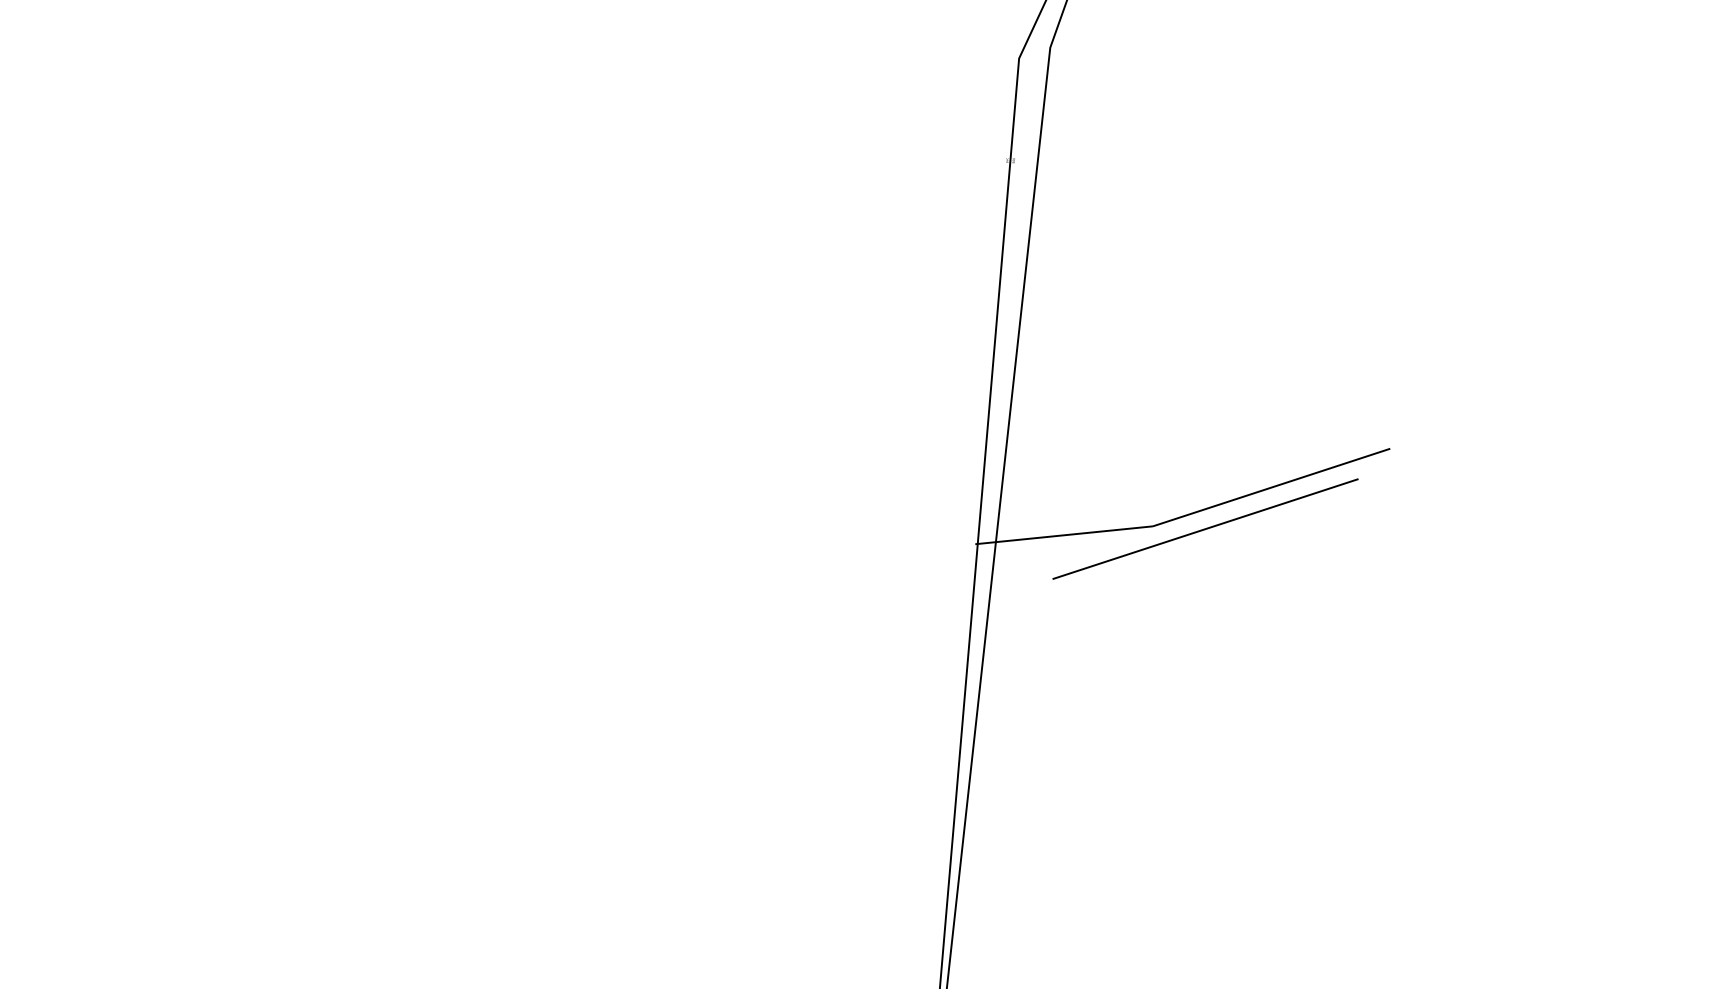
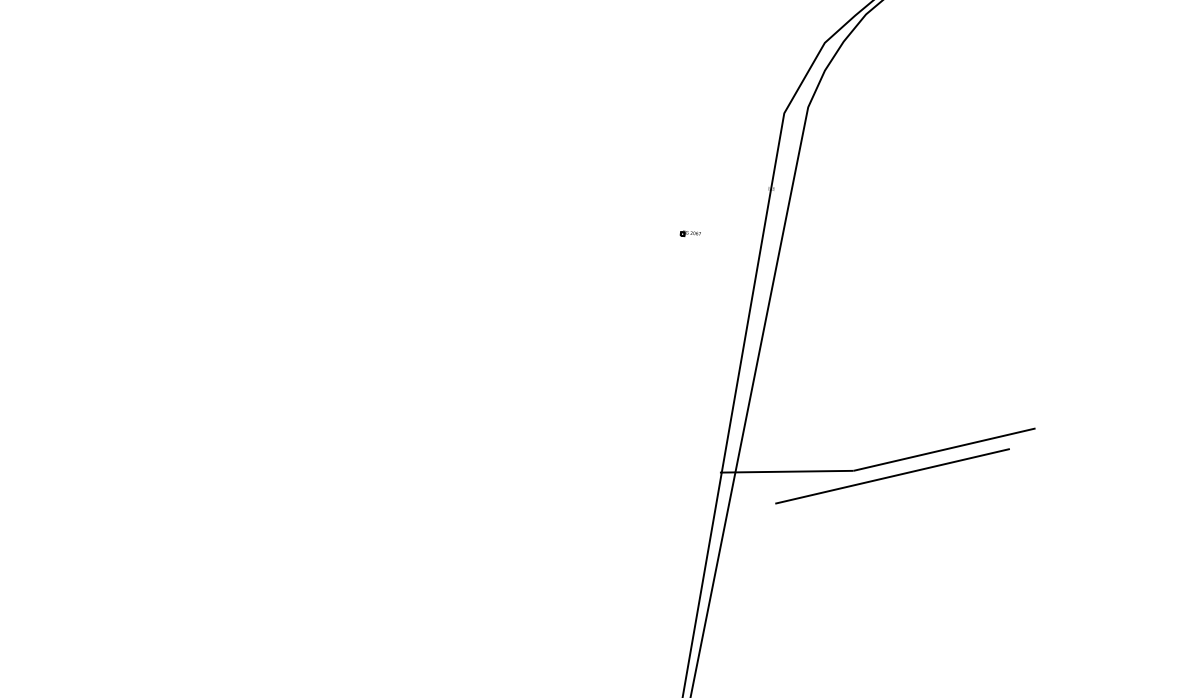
part: (908, 230) -> (690, 234), added

